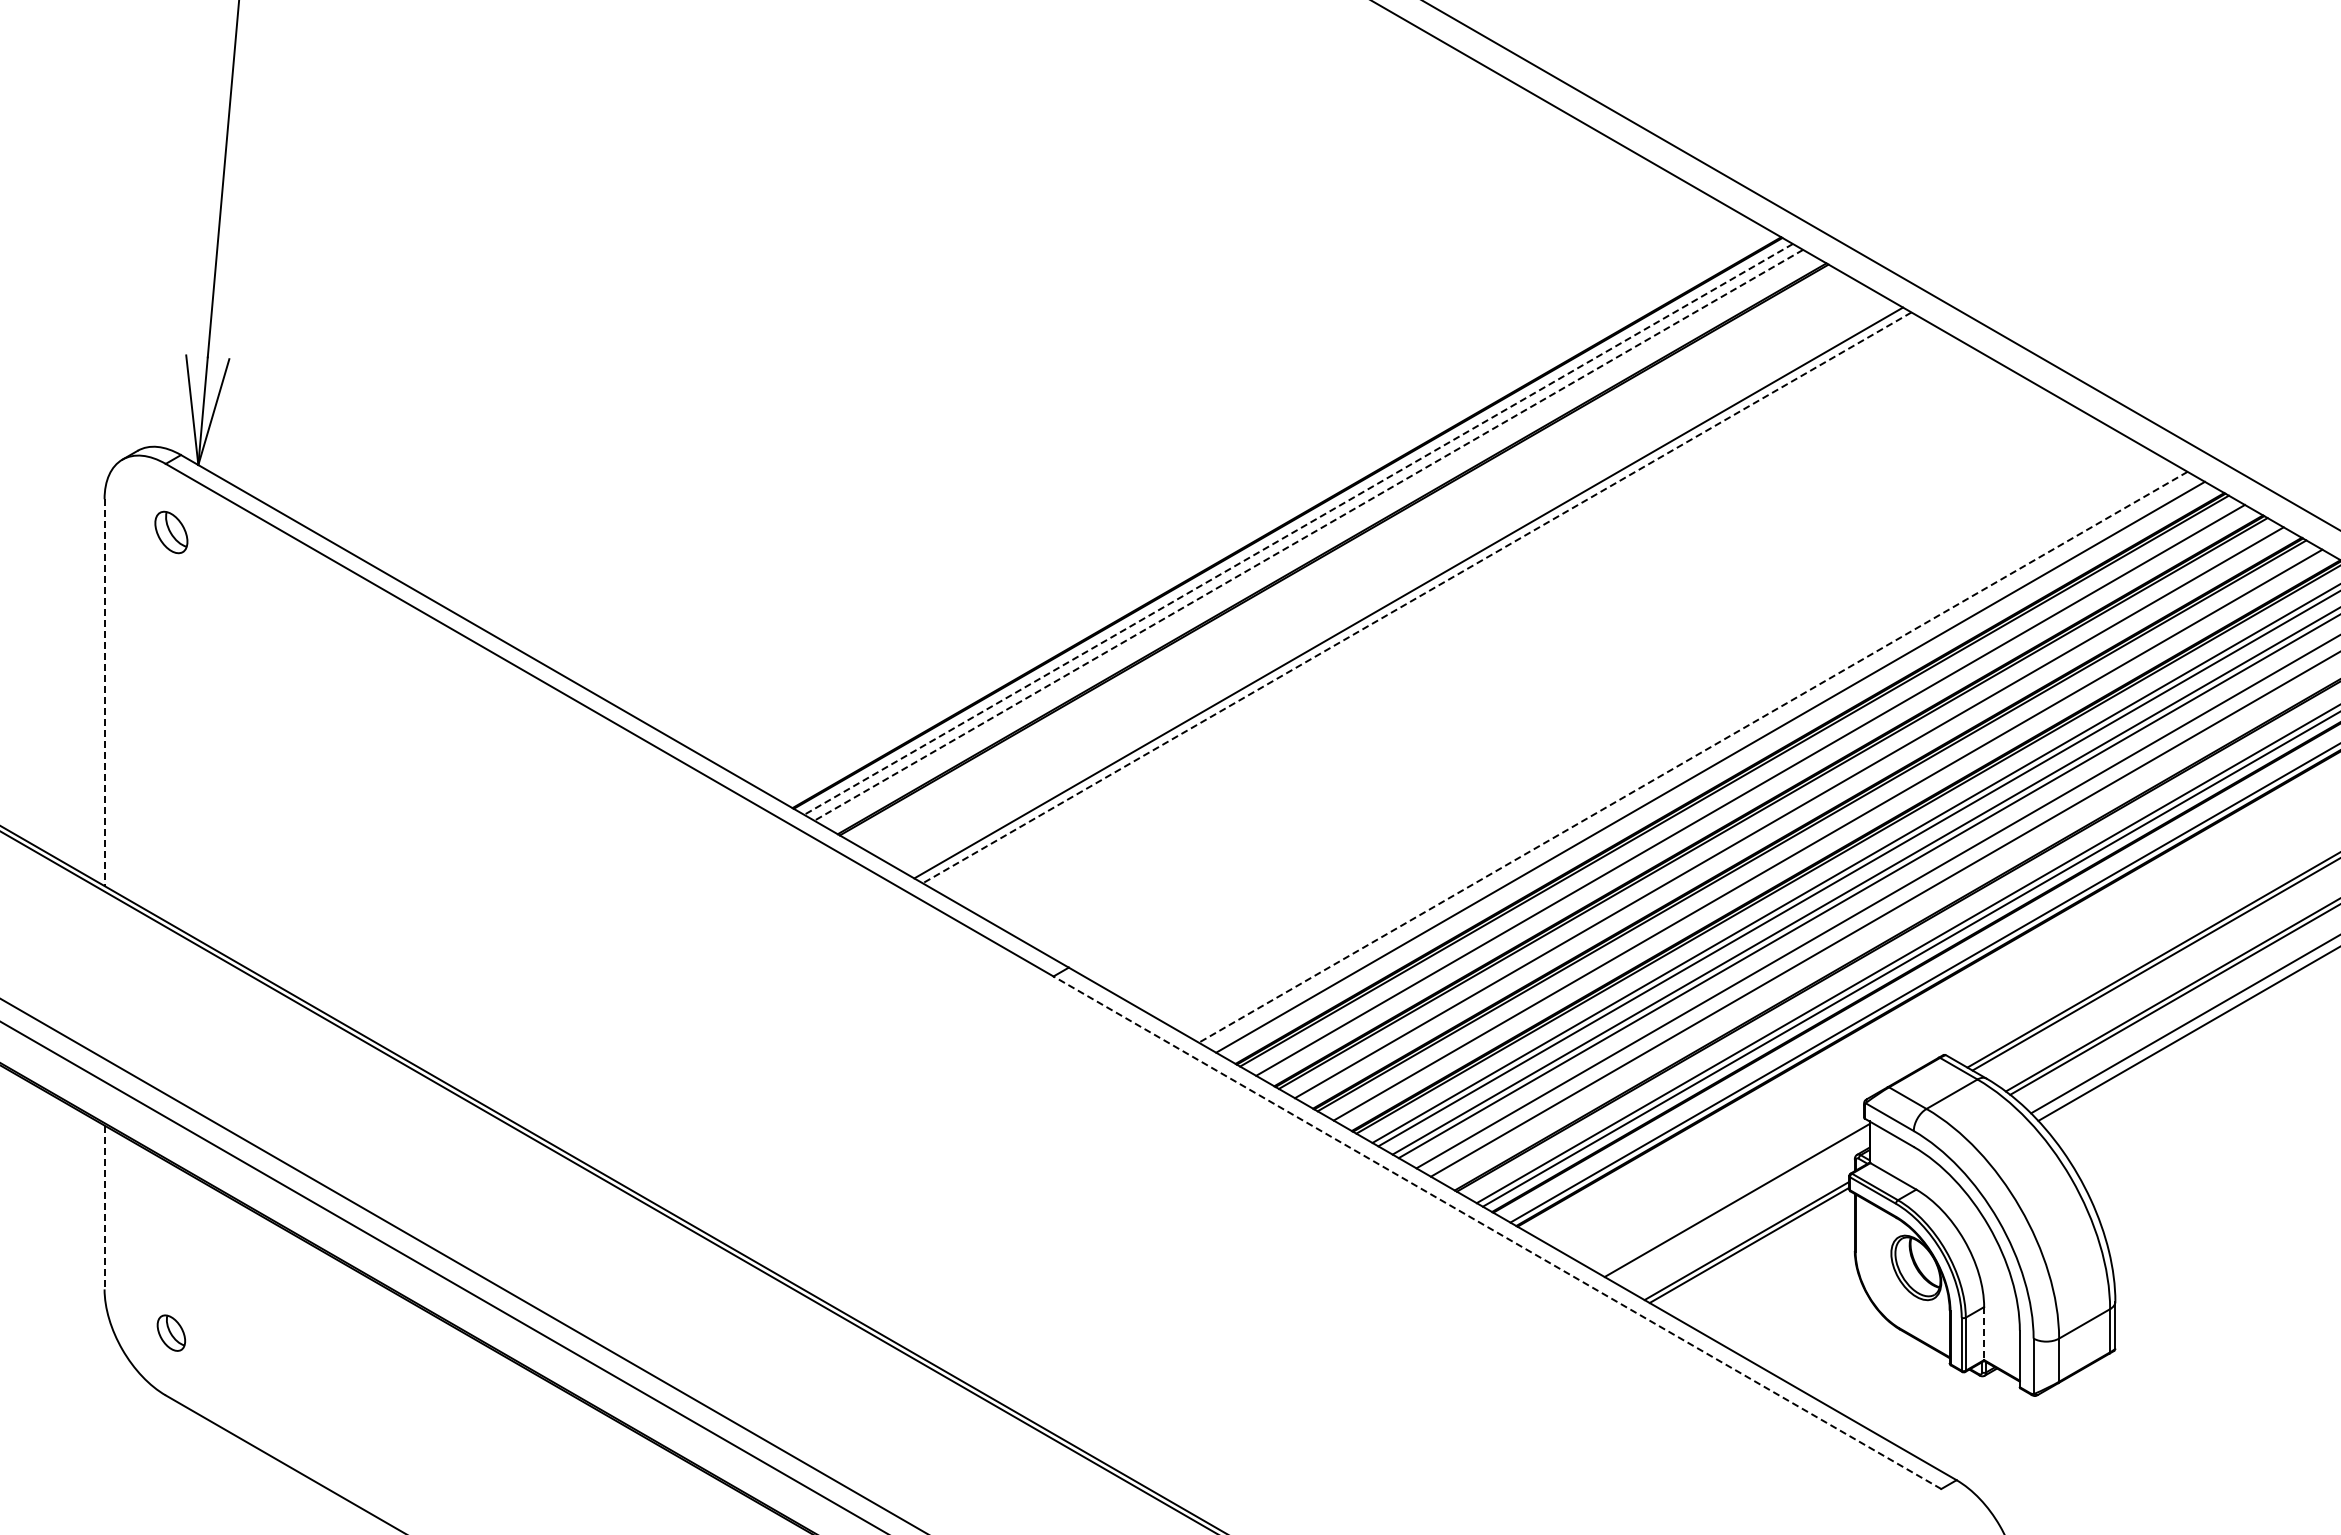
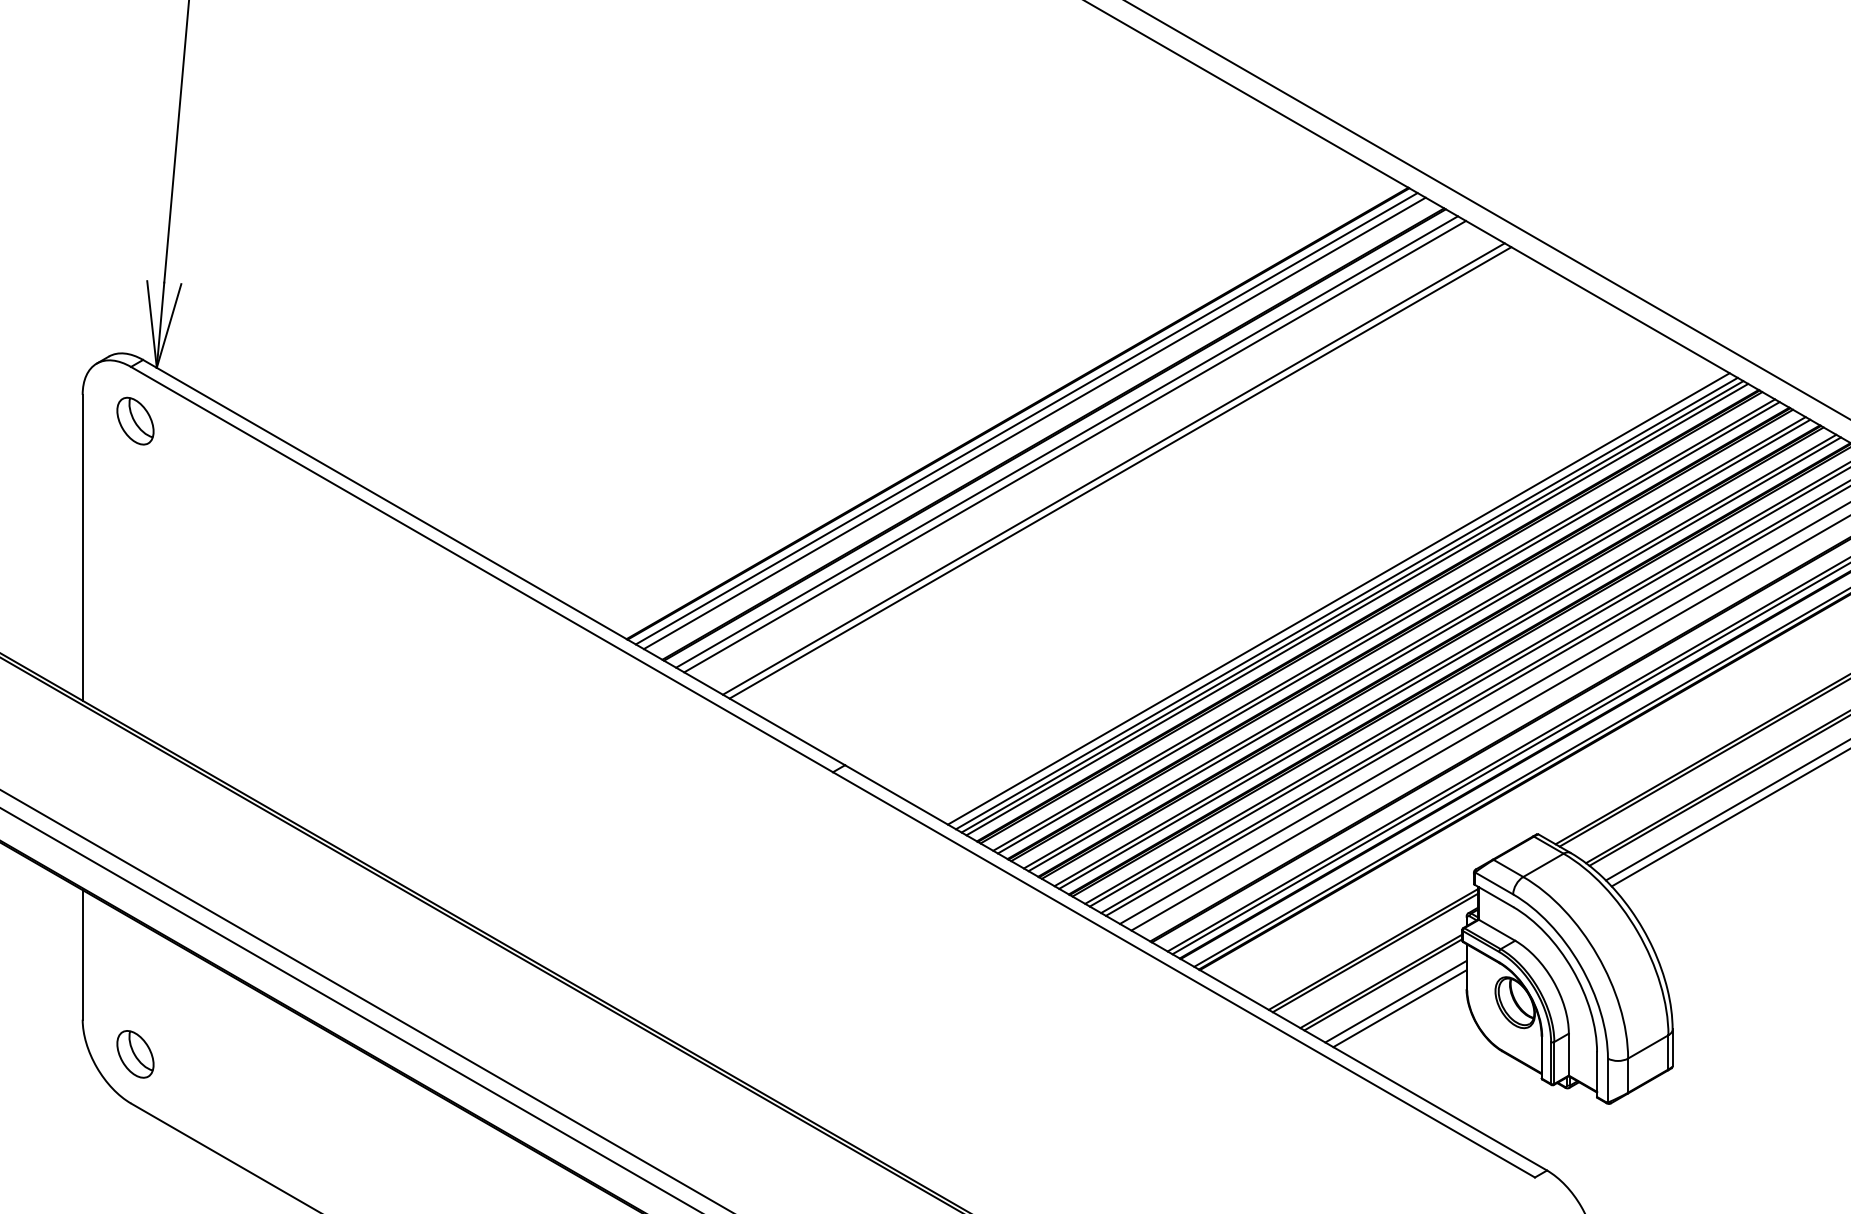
line: (1298, 529) -> (1026, 418), dashed -> solid
part: (171, 532) -> (135, 421), size x1.43
line: (1308, 535) -> (1034, 423), dashed -> solid
line: (1349, 558) -> (1067, 441), added
line: (1359, 564) -> (1074, 446), added
line: (1417, 597) -> (1120, 472), dashed -> solid
line: (104, 693) -> (82, 548), dashed -> solid
line: (1693, 757) -> (1339, 599), dashed -> solid
line: (1703, 762) -> (1346, 603), added
line: (1716, 770) -> (1357, 609), added
line: (1756, 793) -> (1388, 627), added
line: (1794, 815) -> (1418, 644), added
line: (1833, 838) -> (1449, 663), added
line: (1739, 1204) -> (1375, 952), added
line: (104, 1207) -> (82, 954), dashed -> solid
line: (1497, 1232) -> (1184, 974), dashed -> solid
line: (1765, 1266) -> (1395, 1001), added
line: (1770, 1275) -> (1399, 1008), added
part: (171, 1332) -> (135, 1053), size x1.67
line: (1984, 1334) -> (1569, 1055), dashed -> solid

